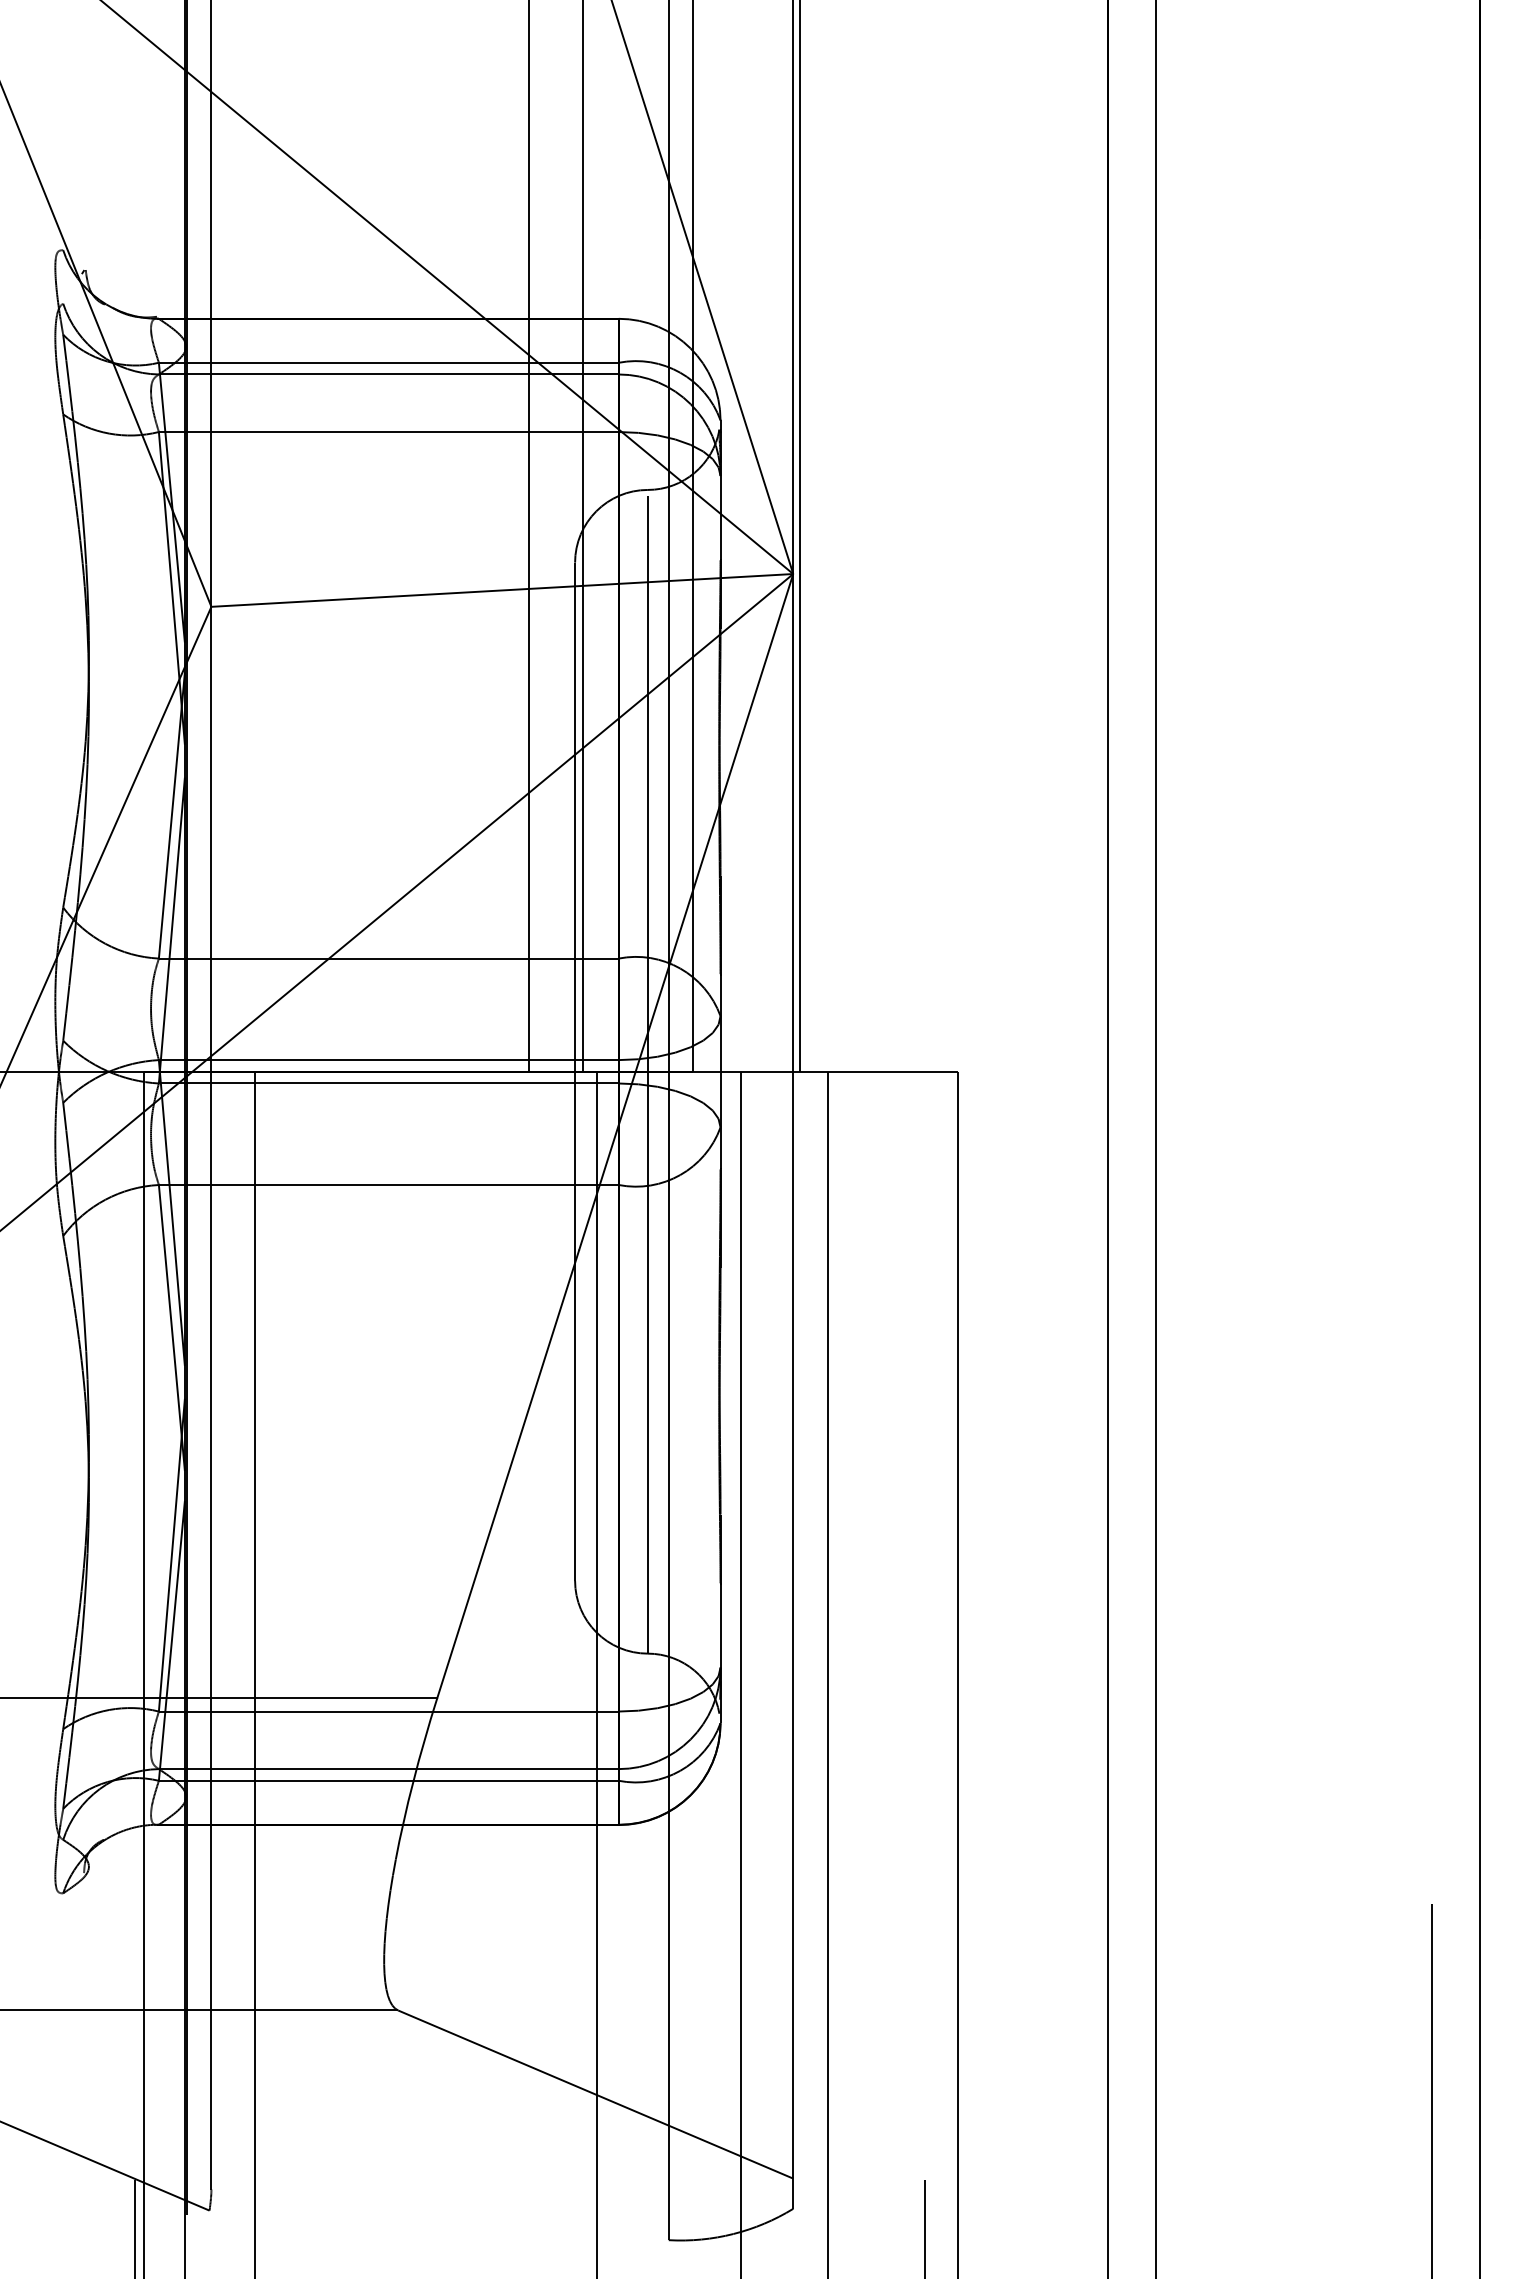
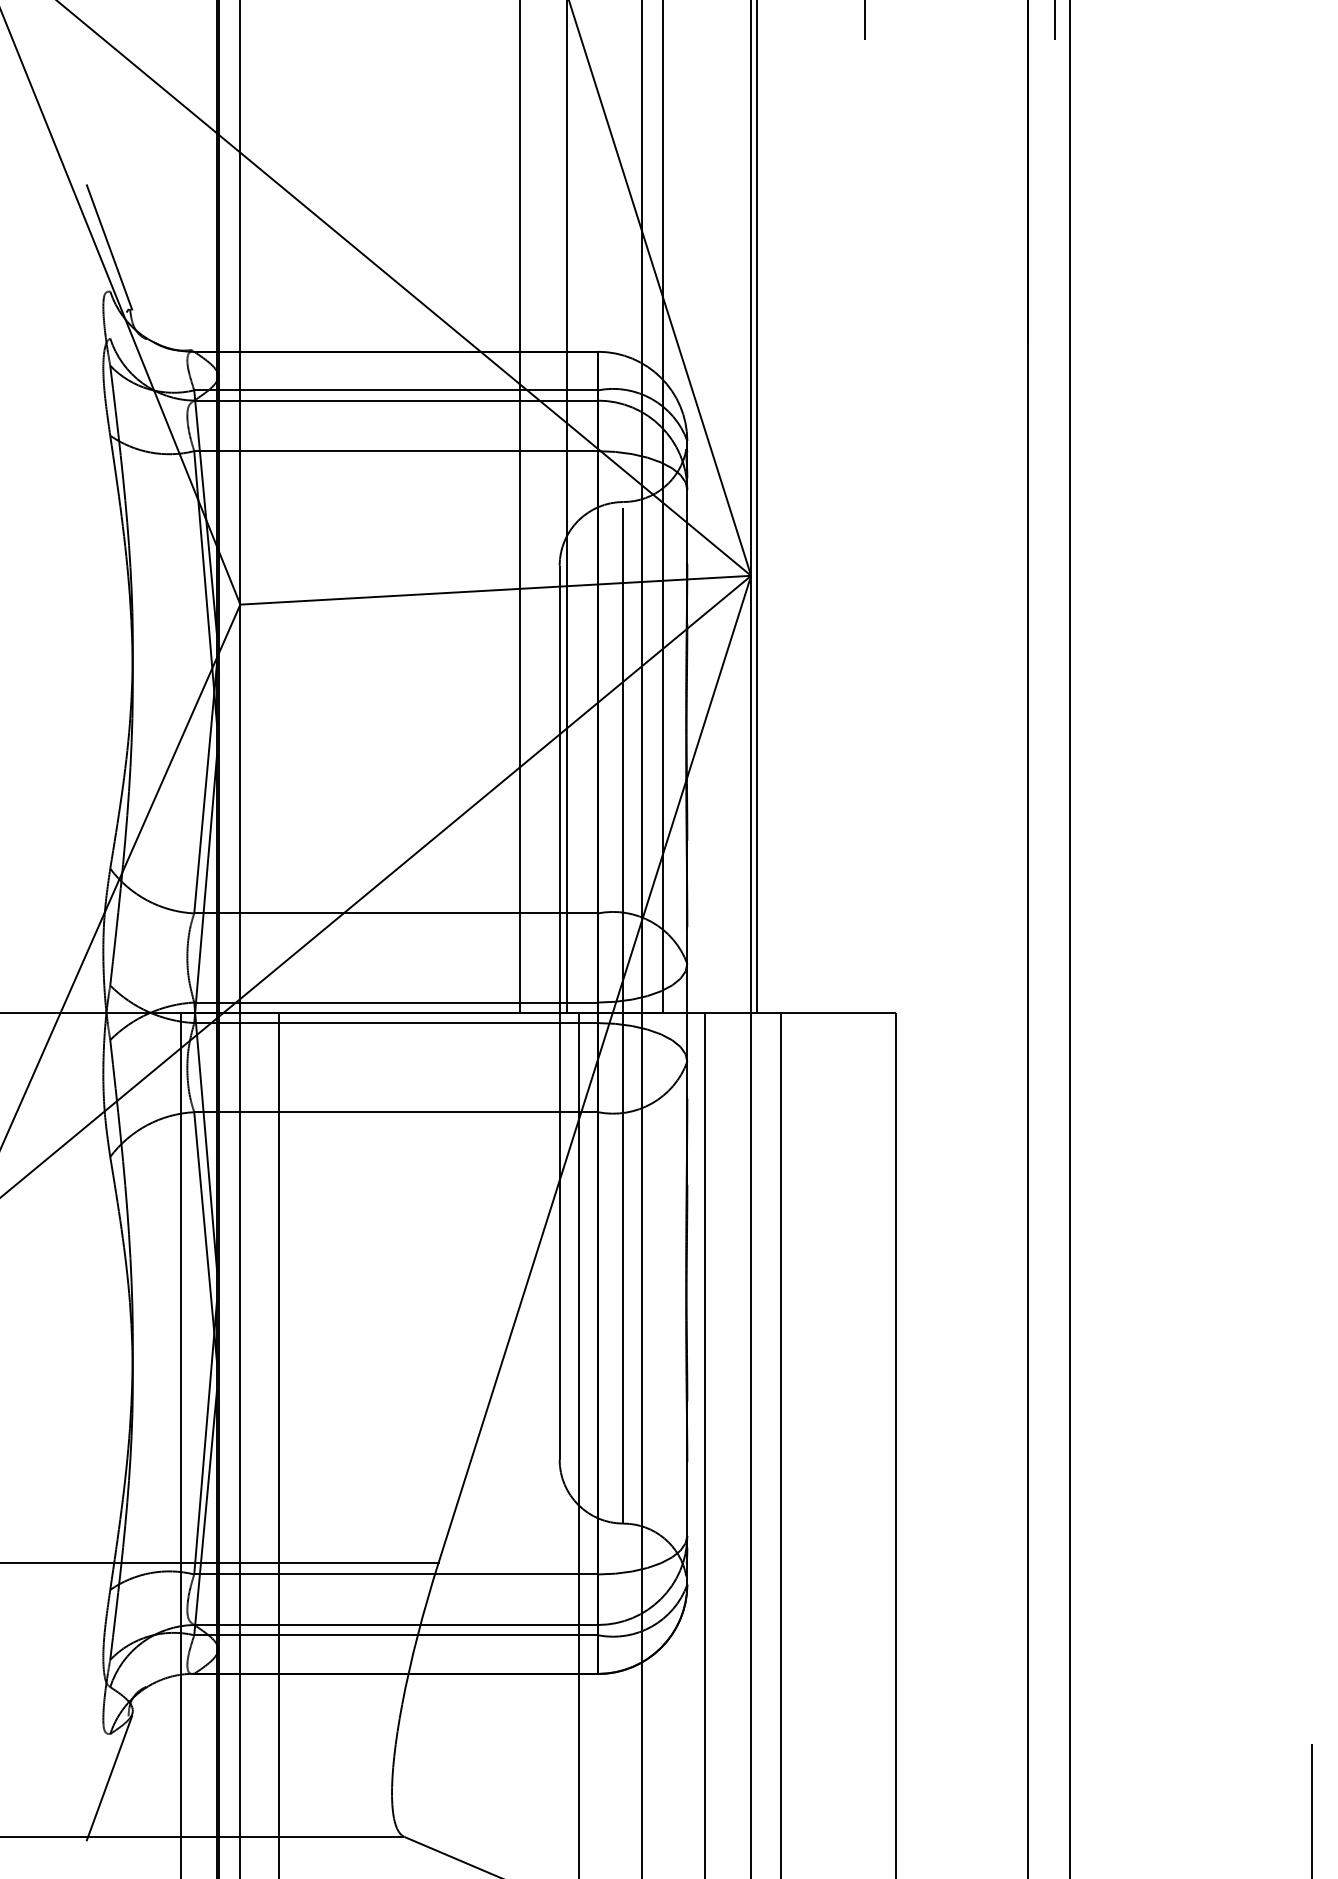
line: (62, 199) -> (109, 247), added
line: (62, 1943) -> (109, 1778), added

